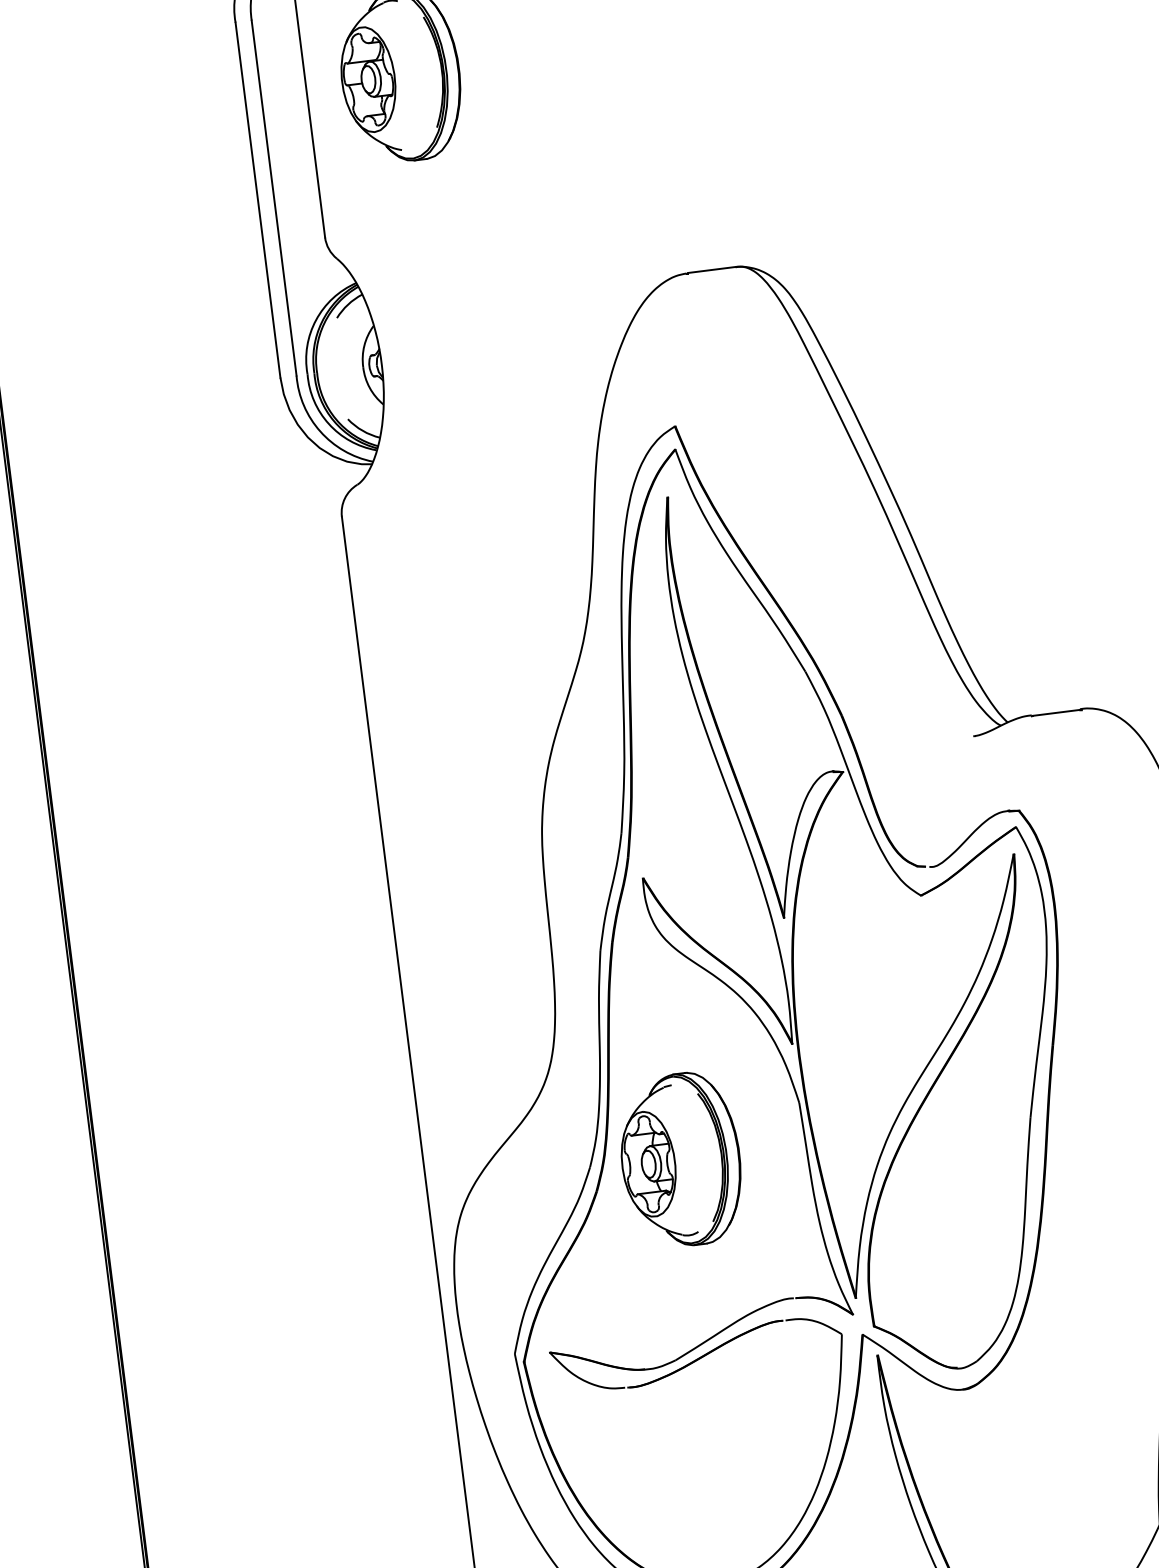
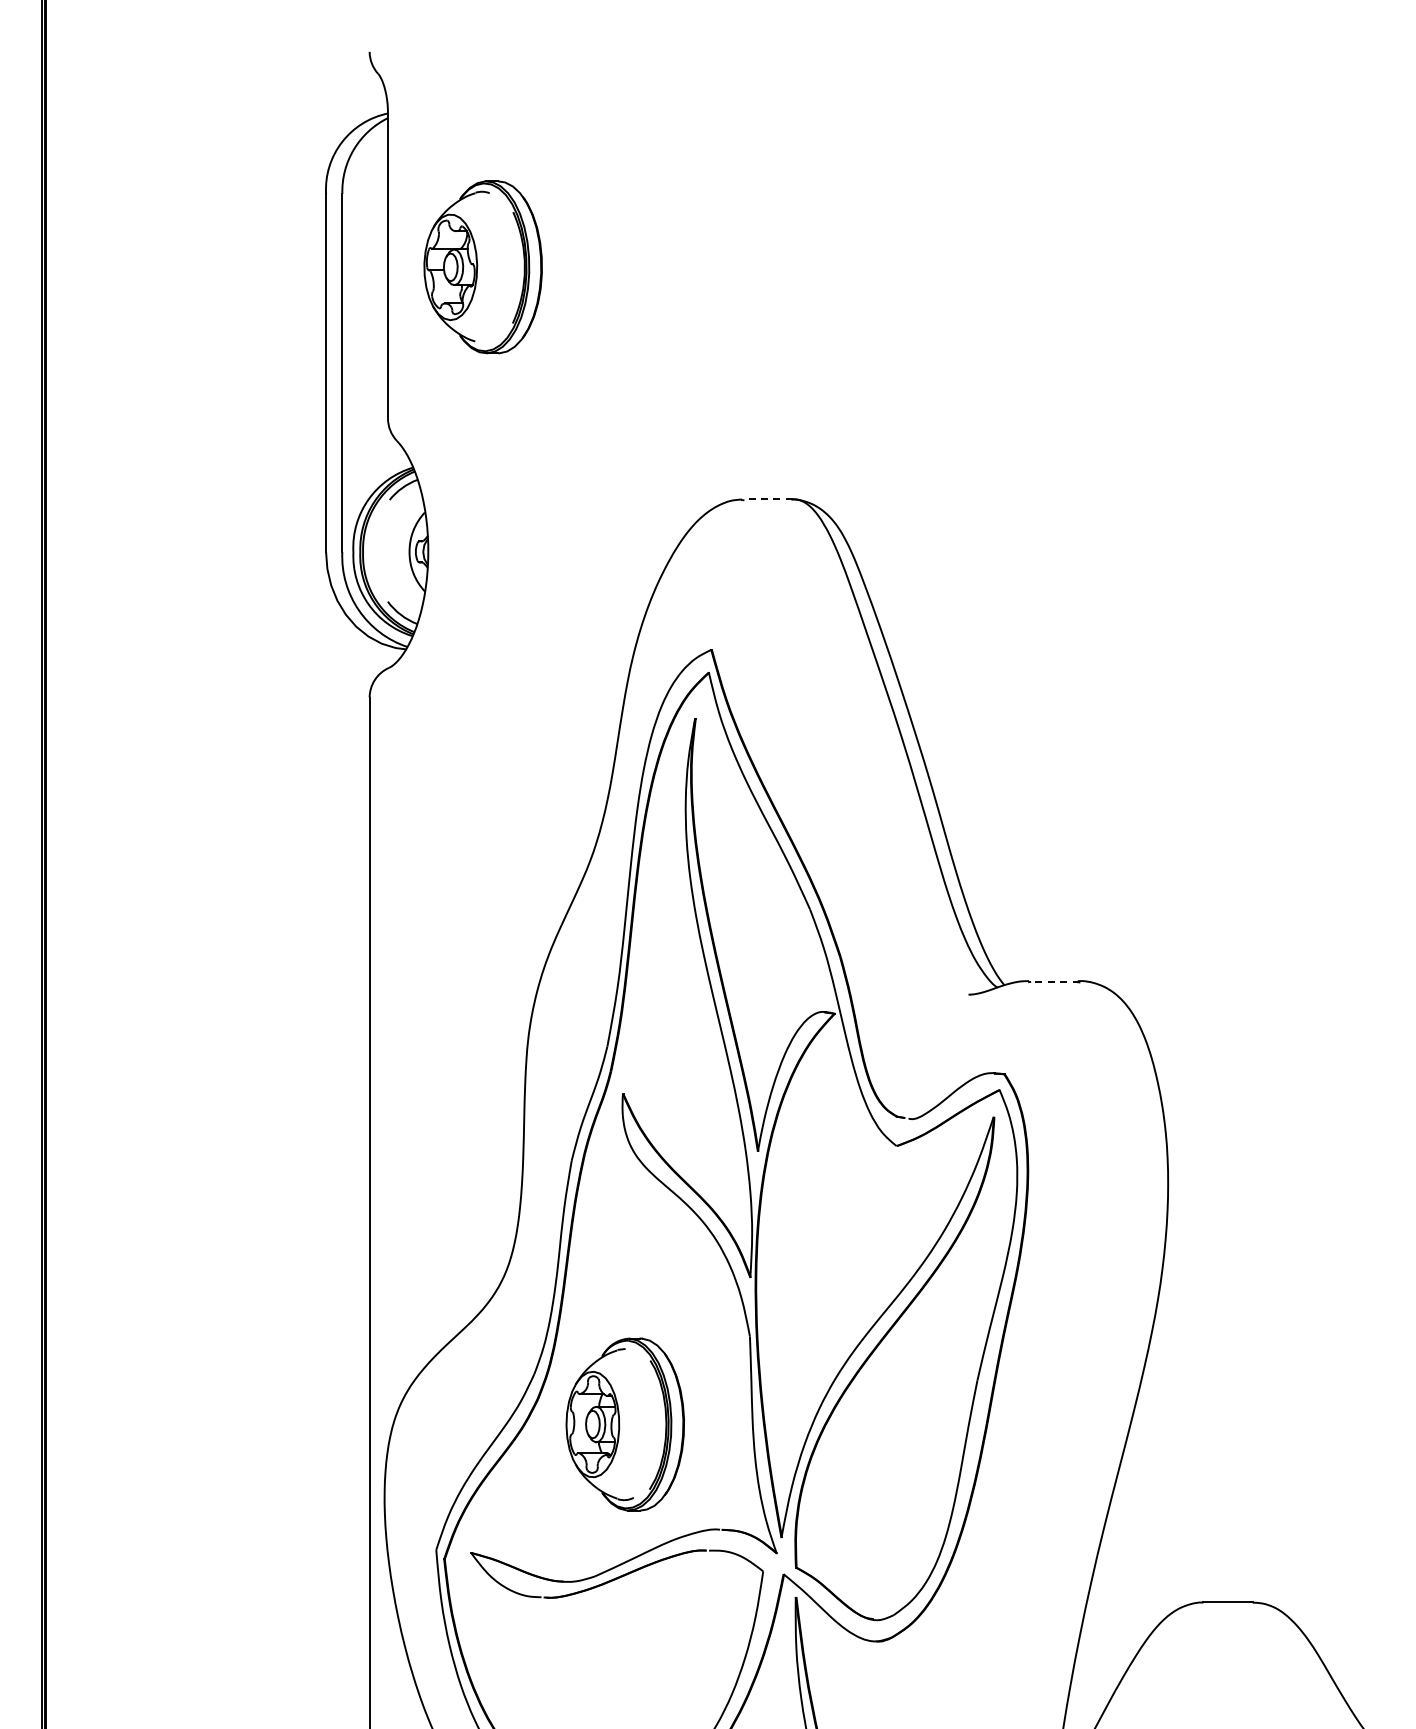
line: (712, 270) -> (768, 499), solid -> dashed
line: (1056, 712) -> (1054, 981), solid -> dashed
part: (680, 1160) -> (624, 1424), moved

